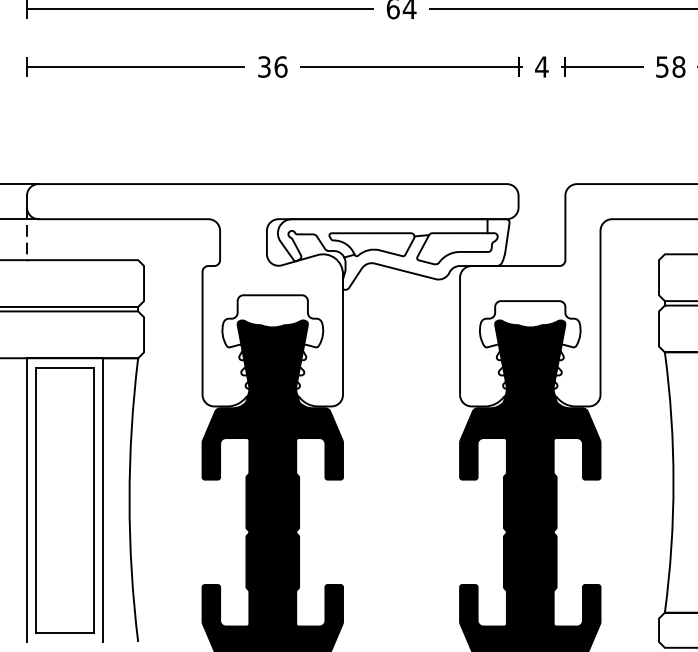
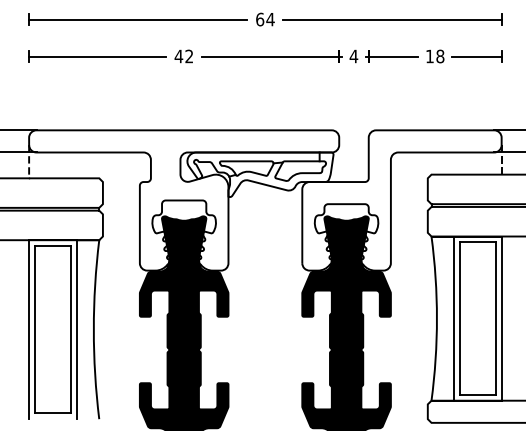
text: (271, 67) -> (183, 56), 36 -> 42
text: (661, 67) -> (429, 56), 58 -> 18

